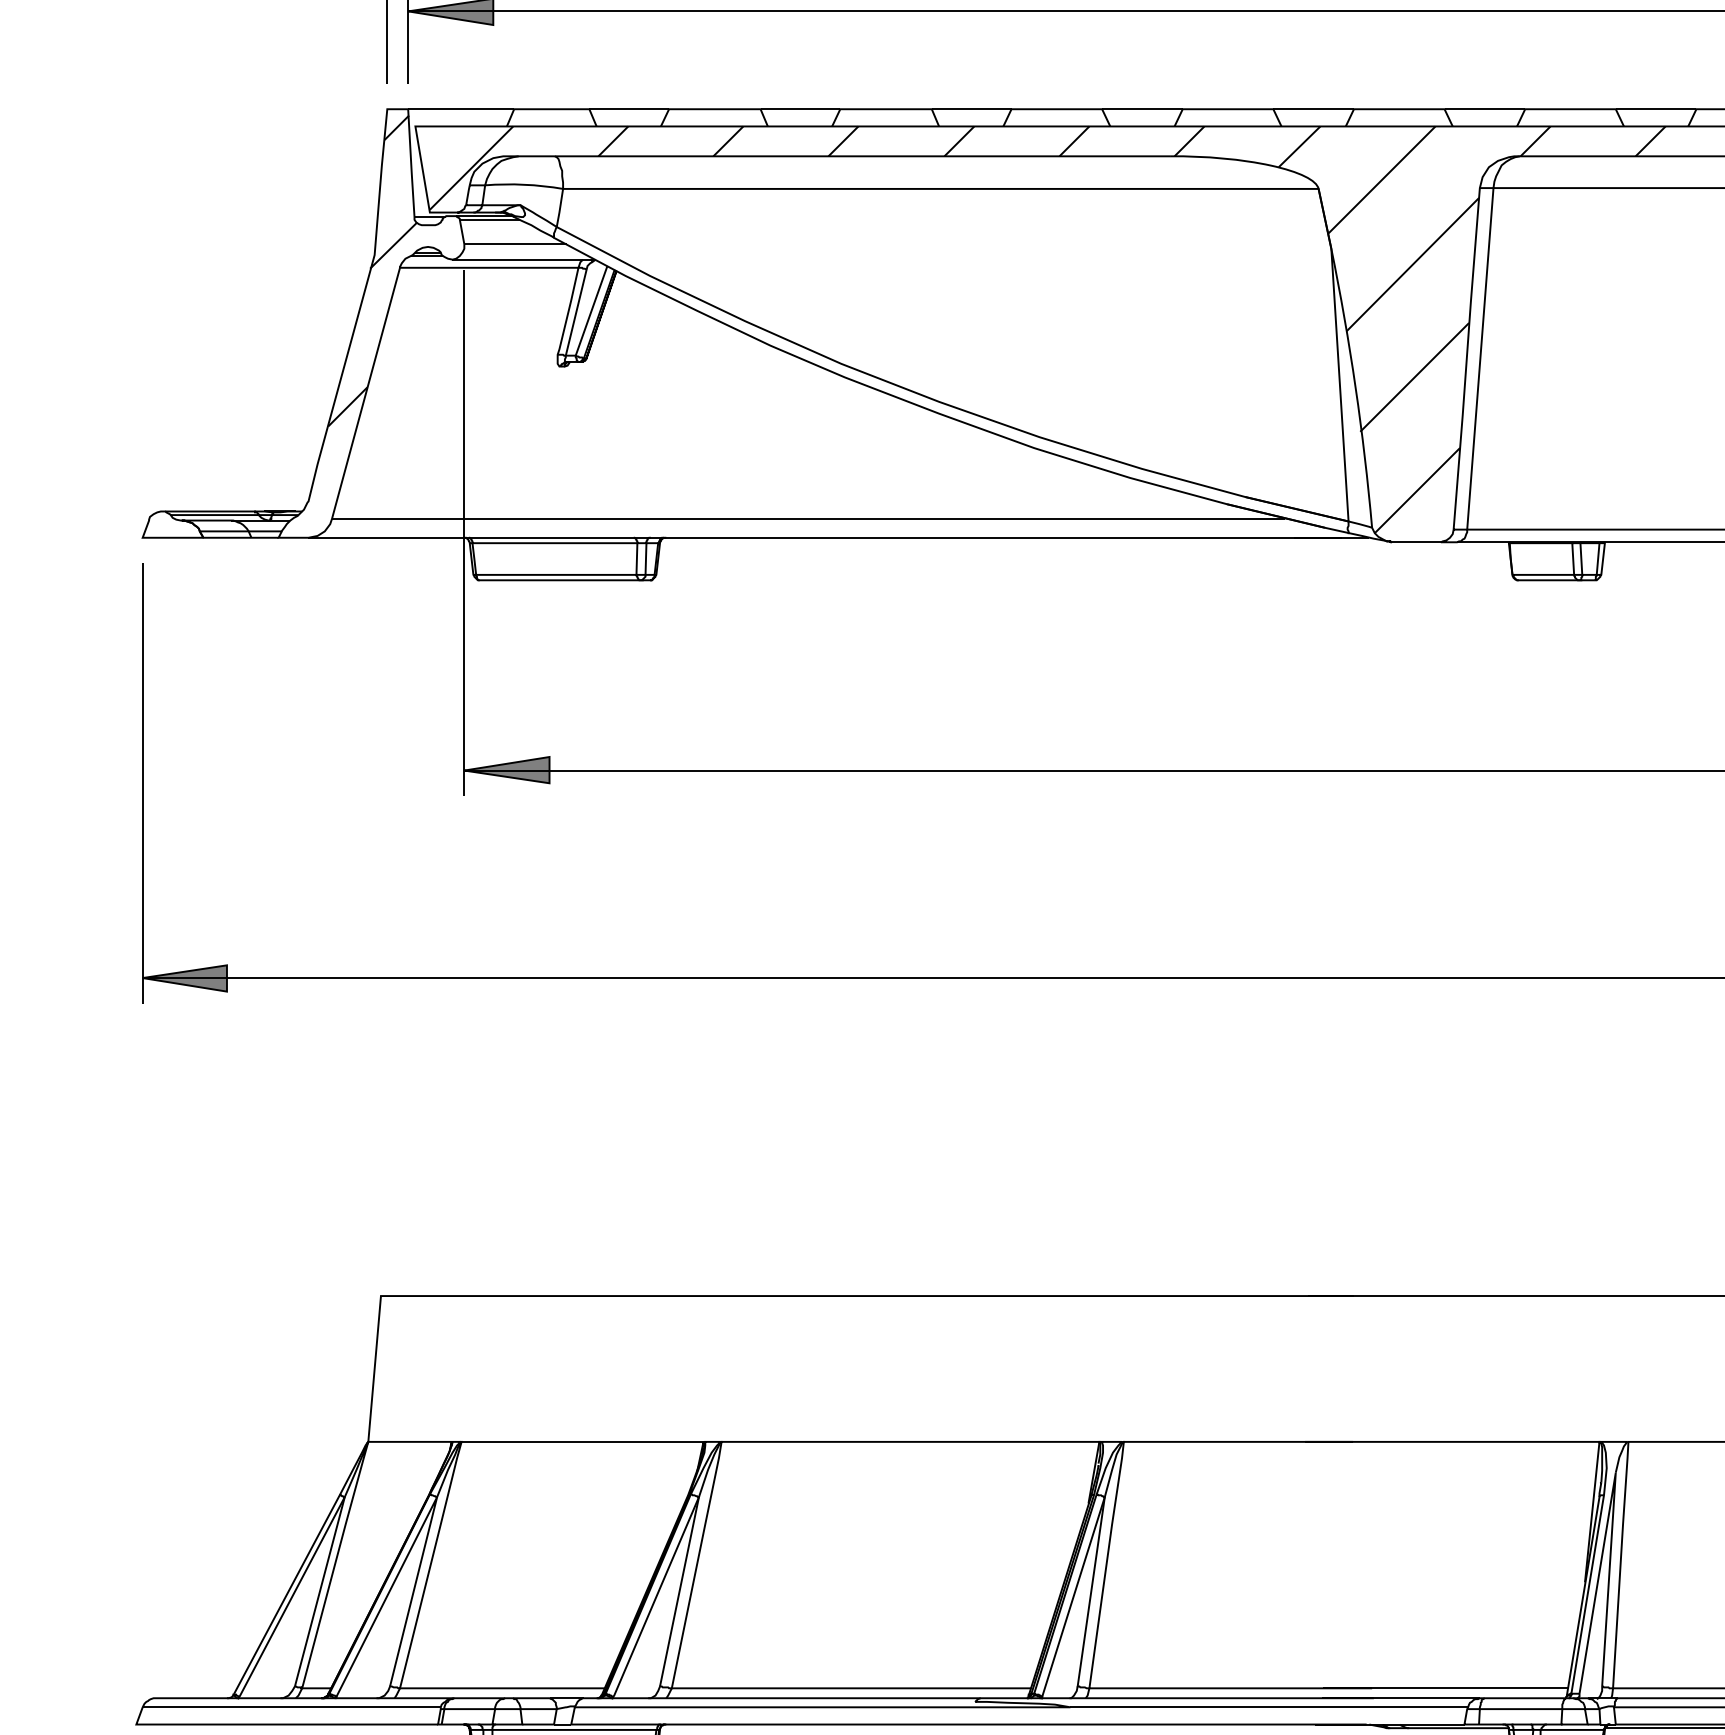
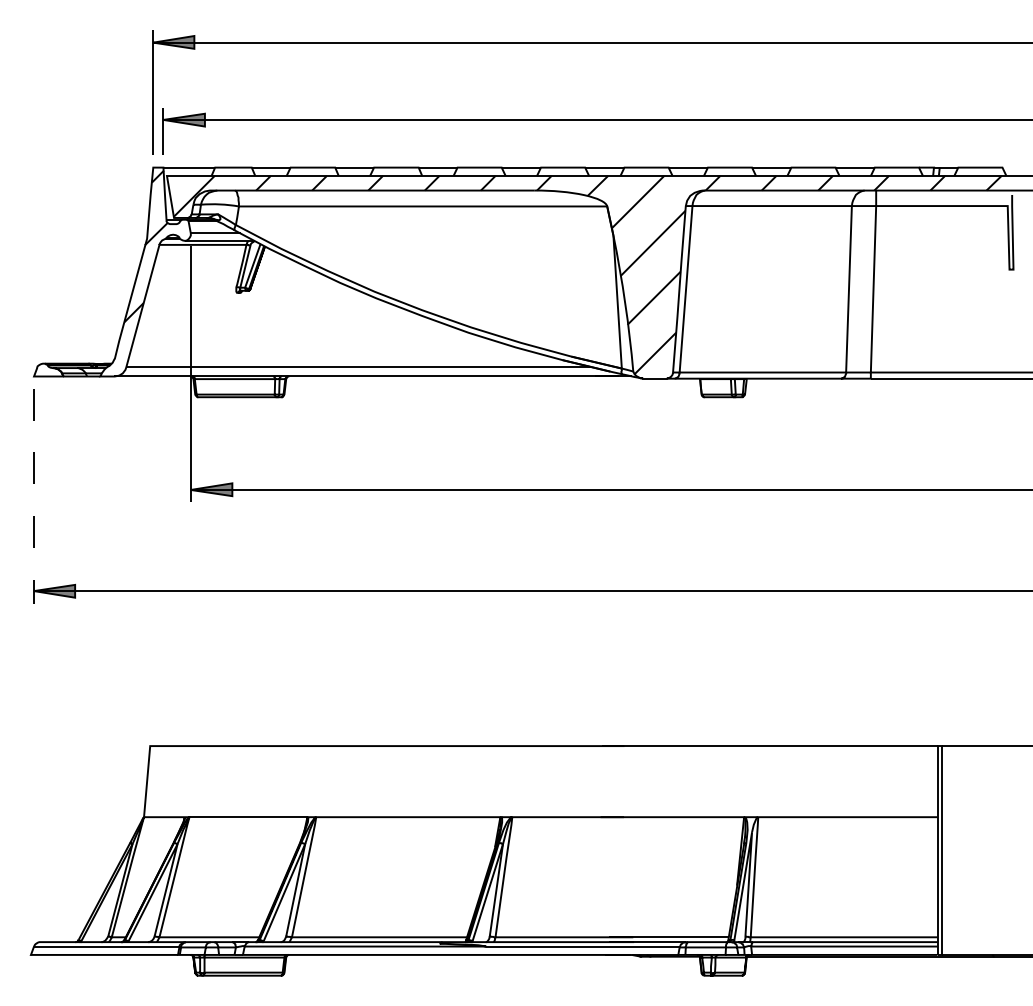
line: (143, 783) -> (34, 496), solid -> dashed

